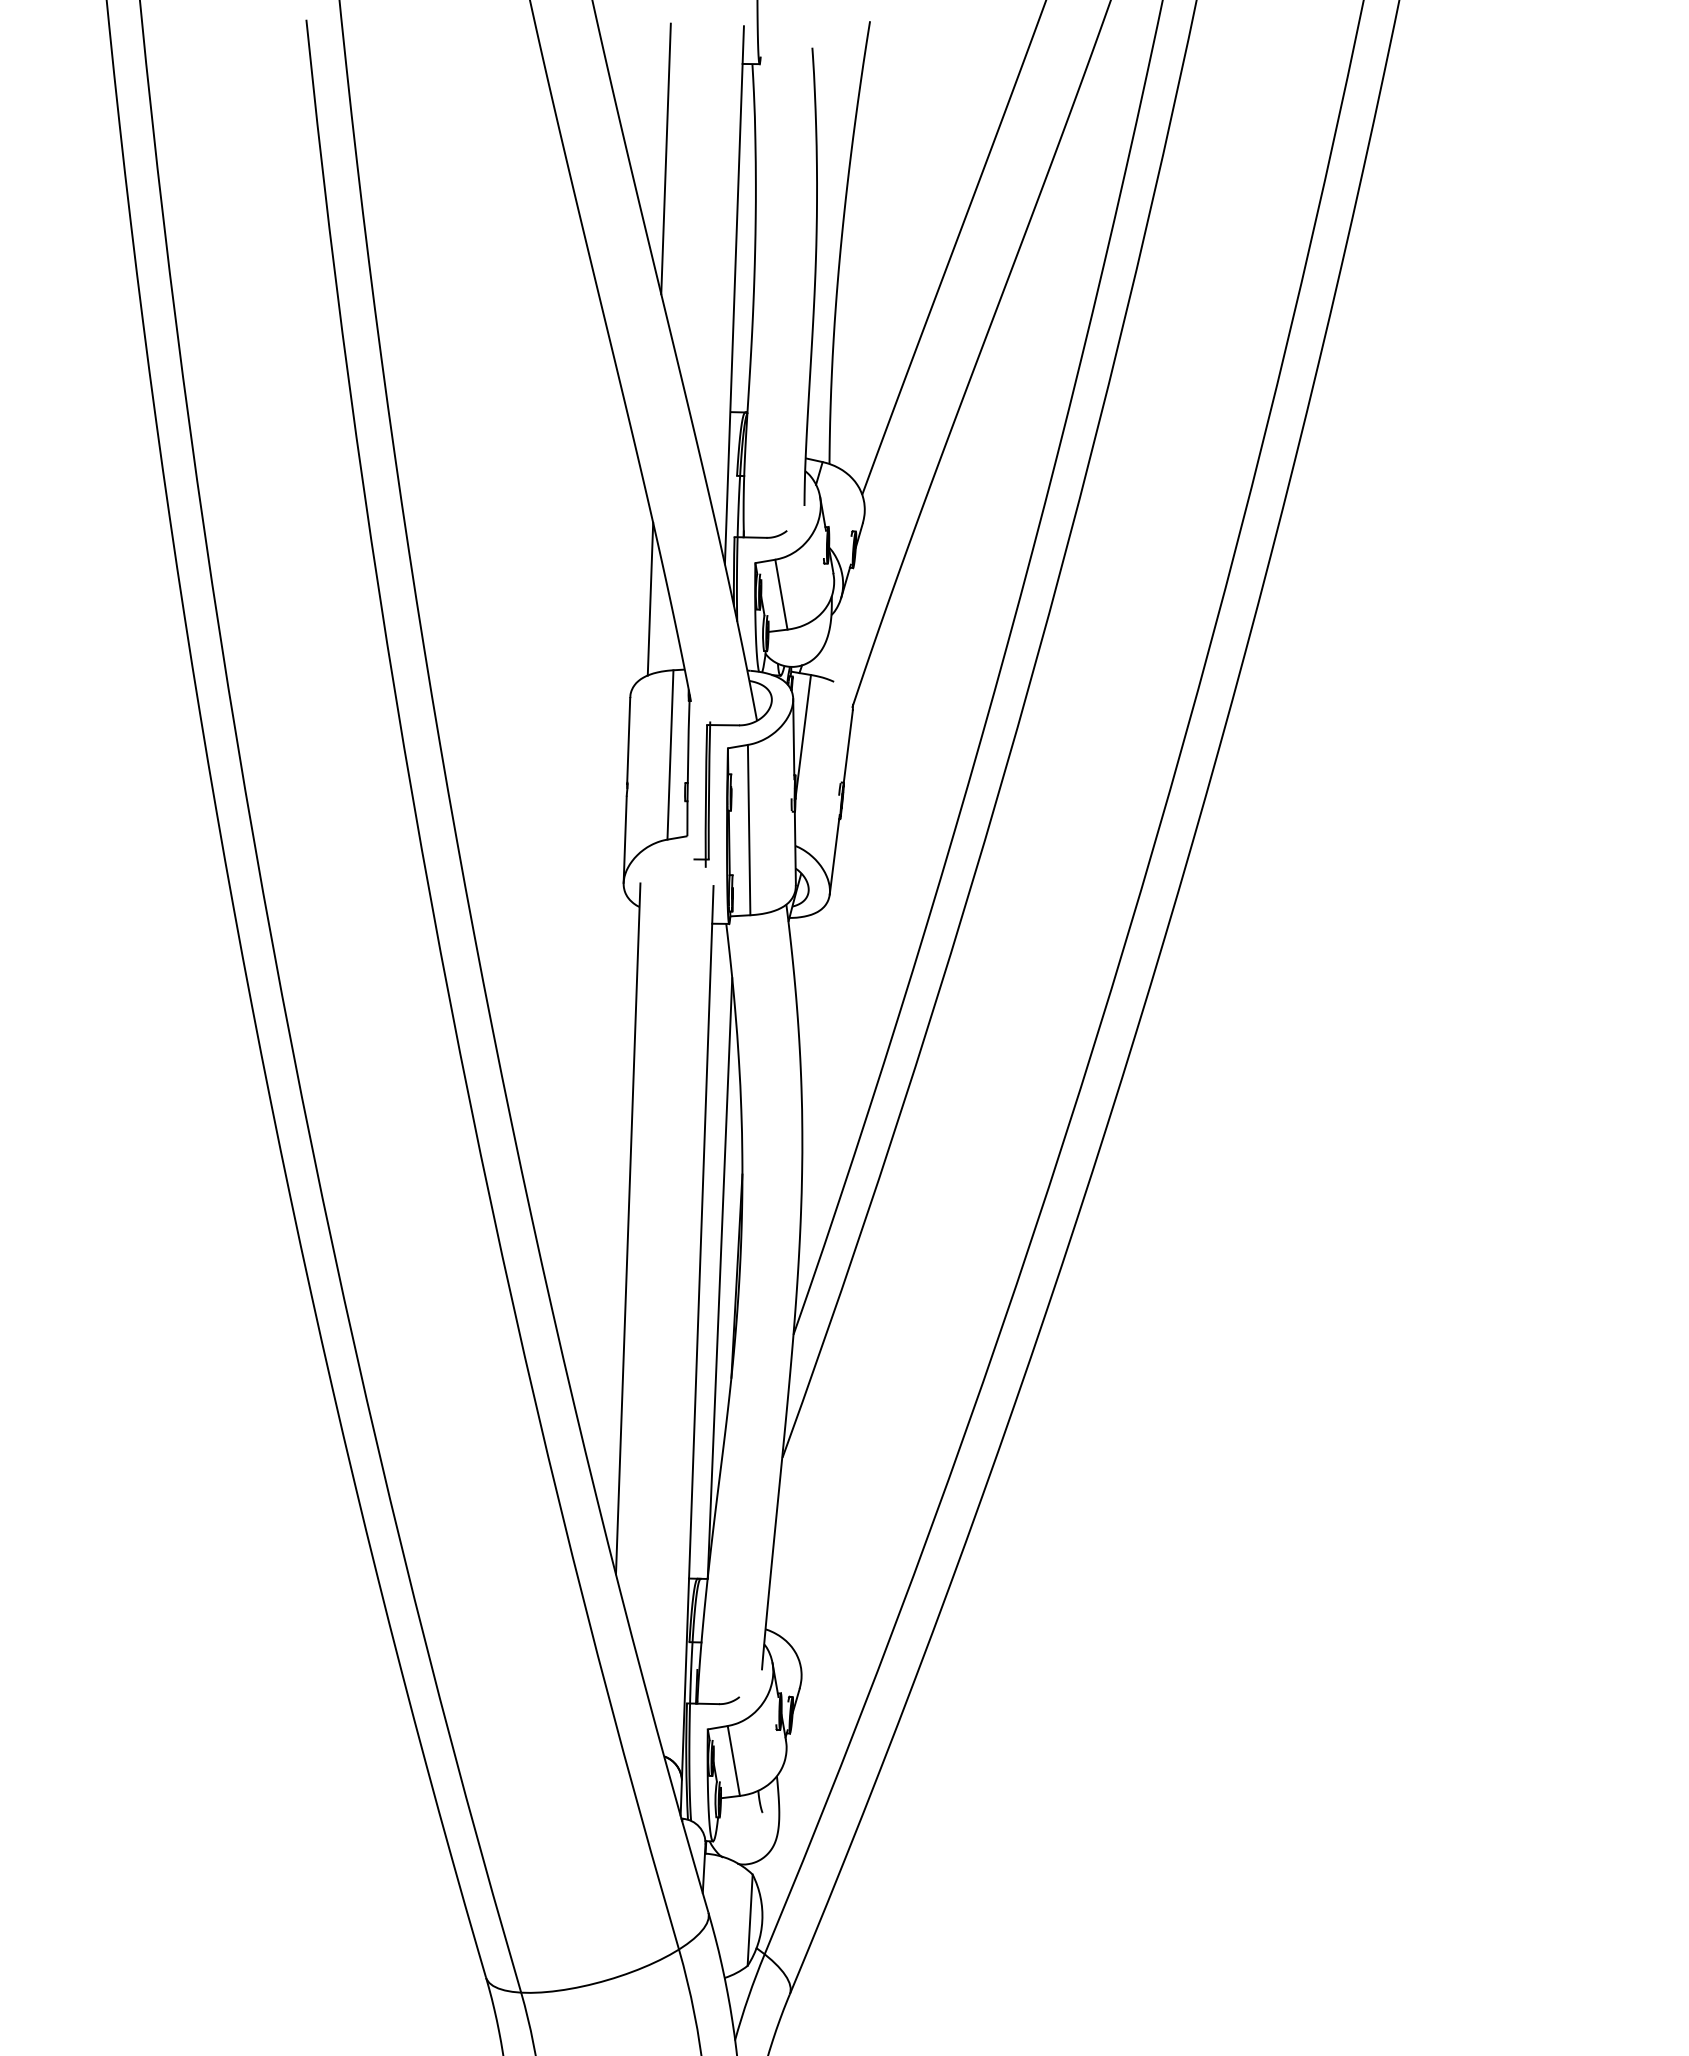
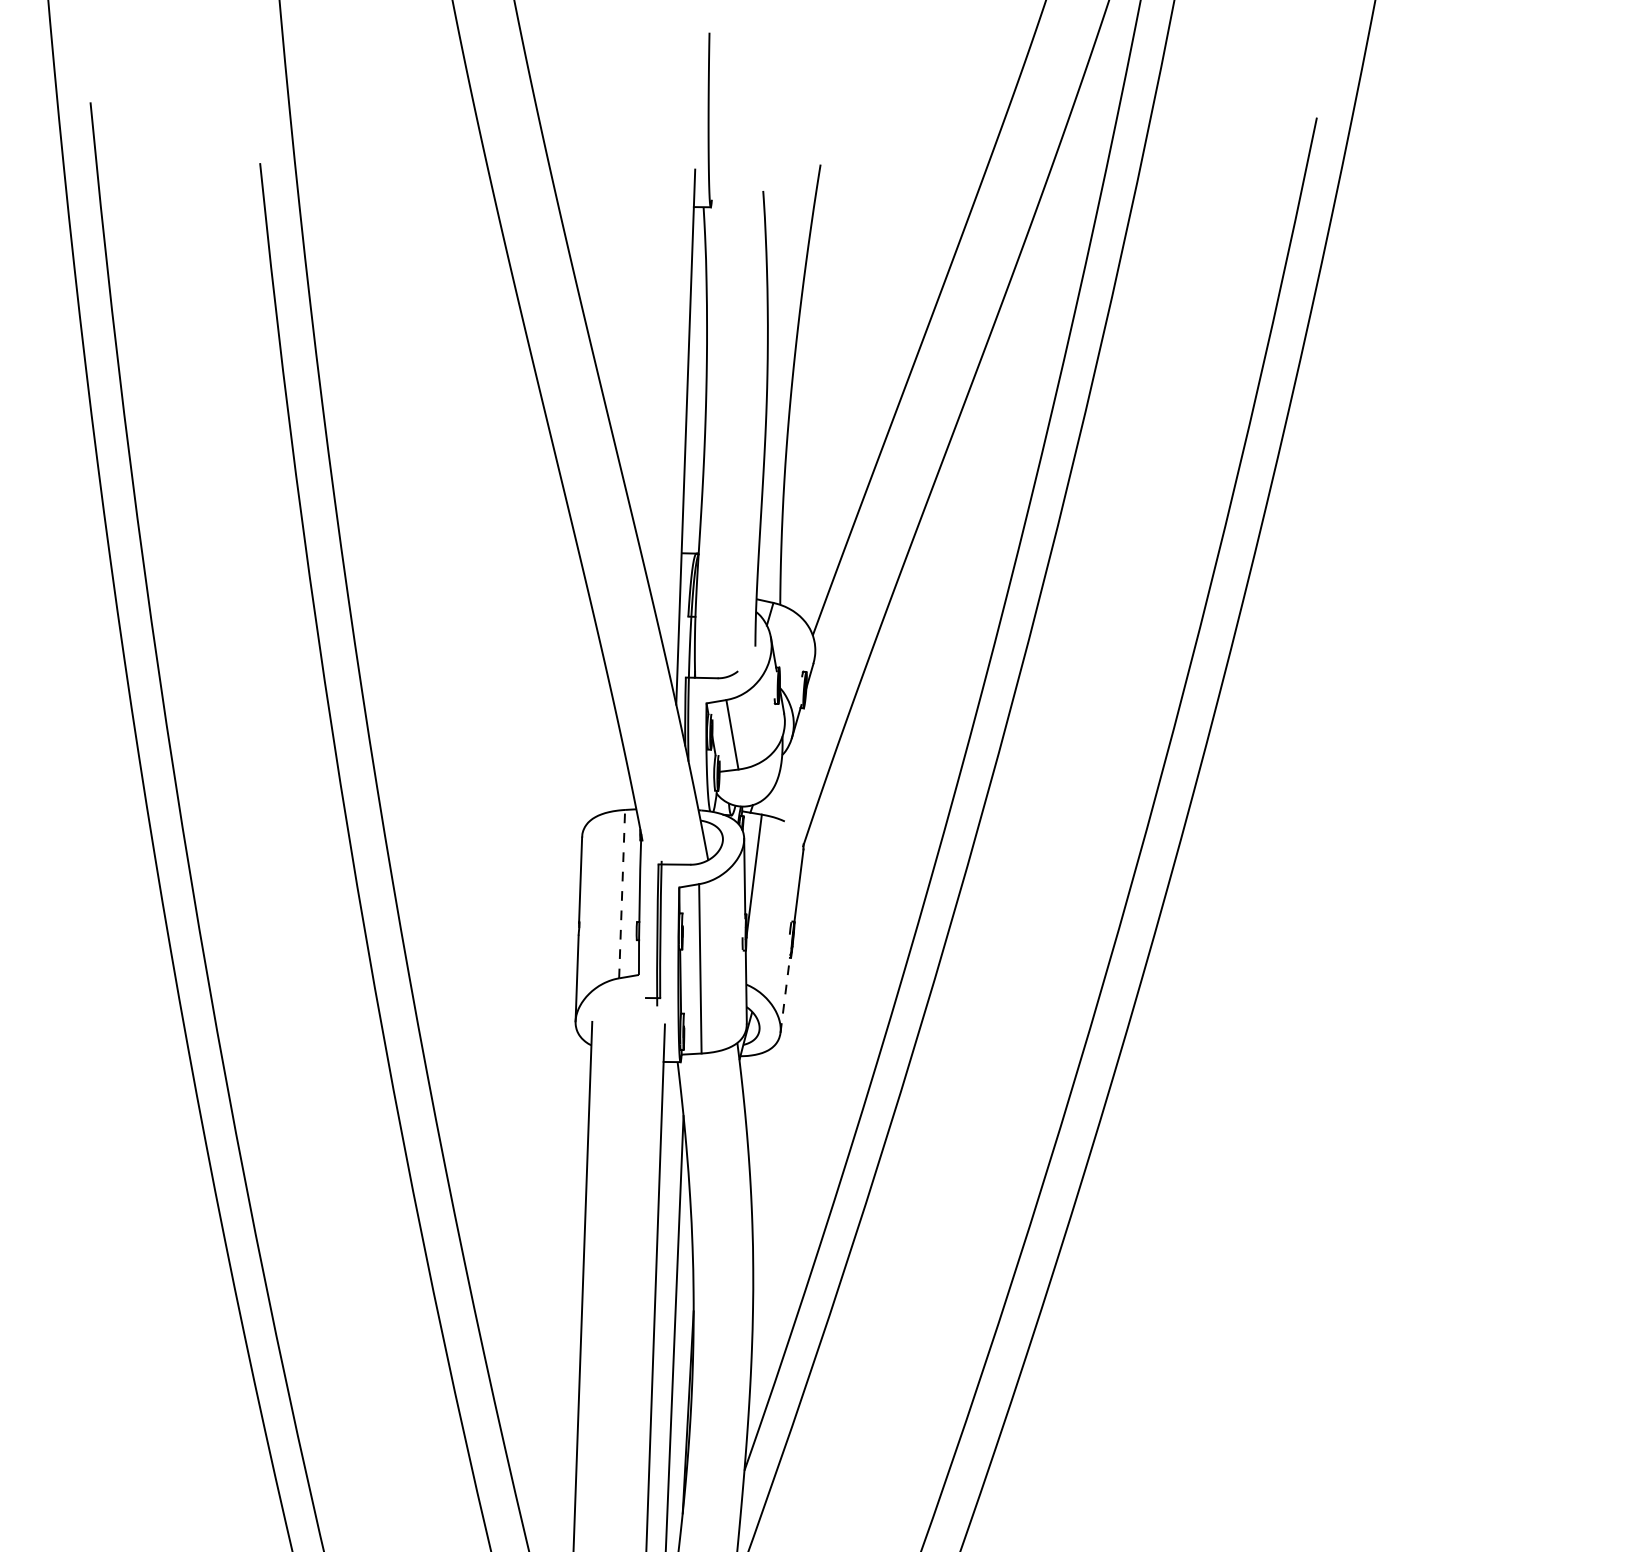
line: (665, 158) -> (617, 301), removed
line: (650, 598) -> (602, 738), removed
line: (670, 754) -> (622, 893), solid -> dashed
line: (834, 854) -> (785, 993), solid -> dashed

